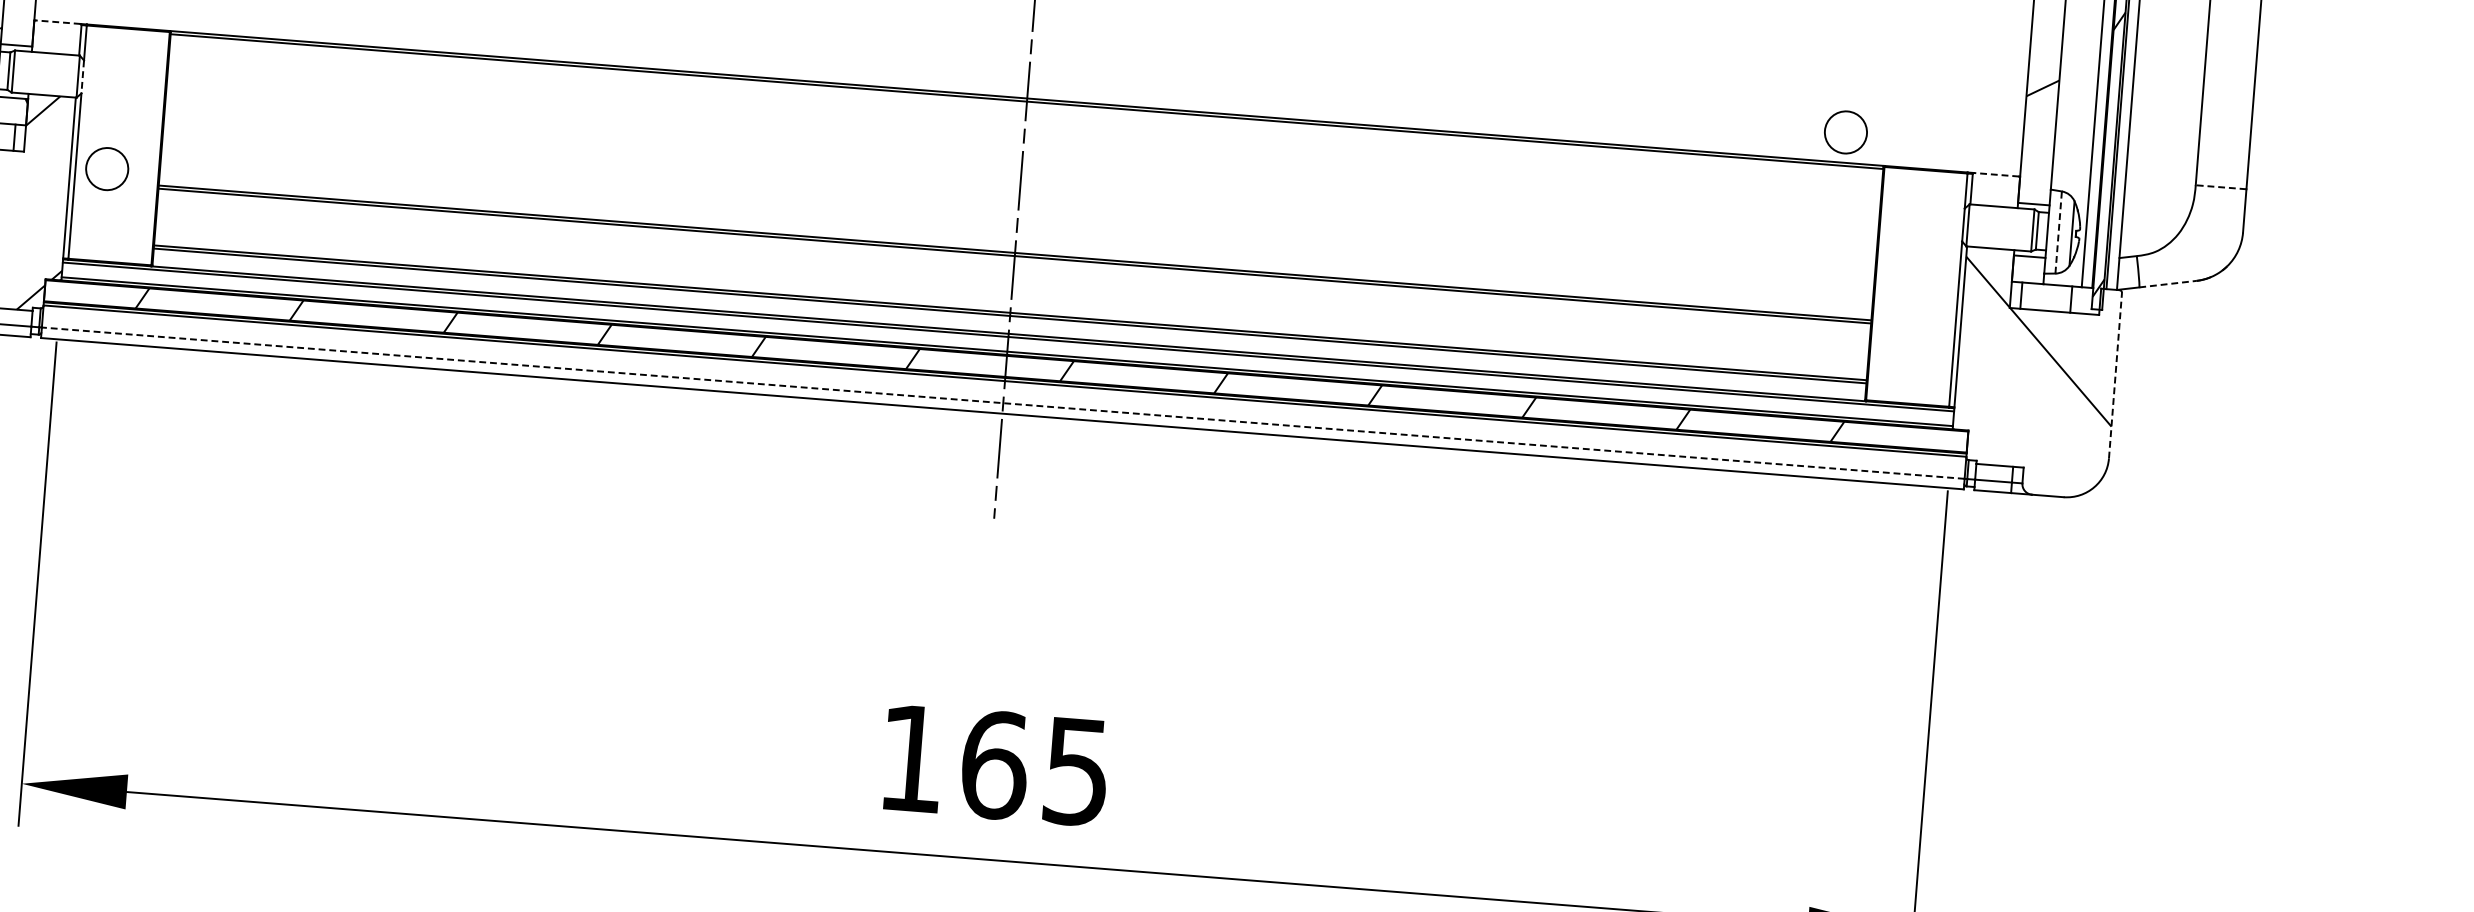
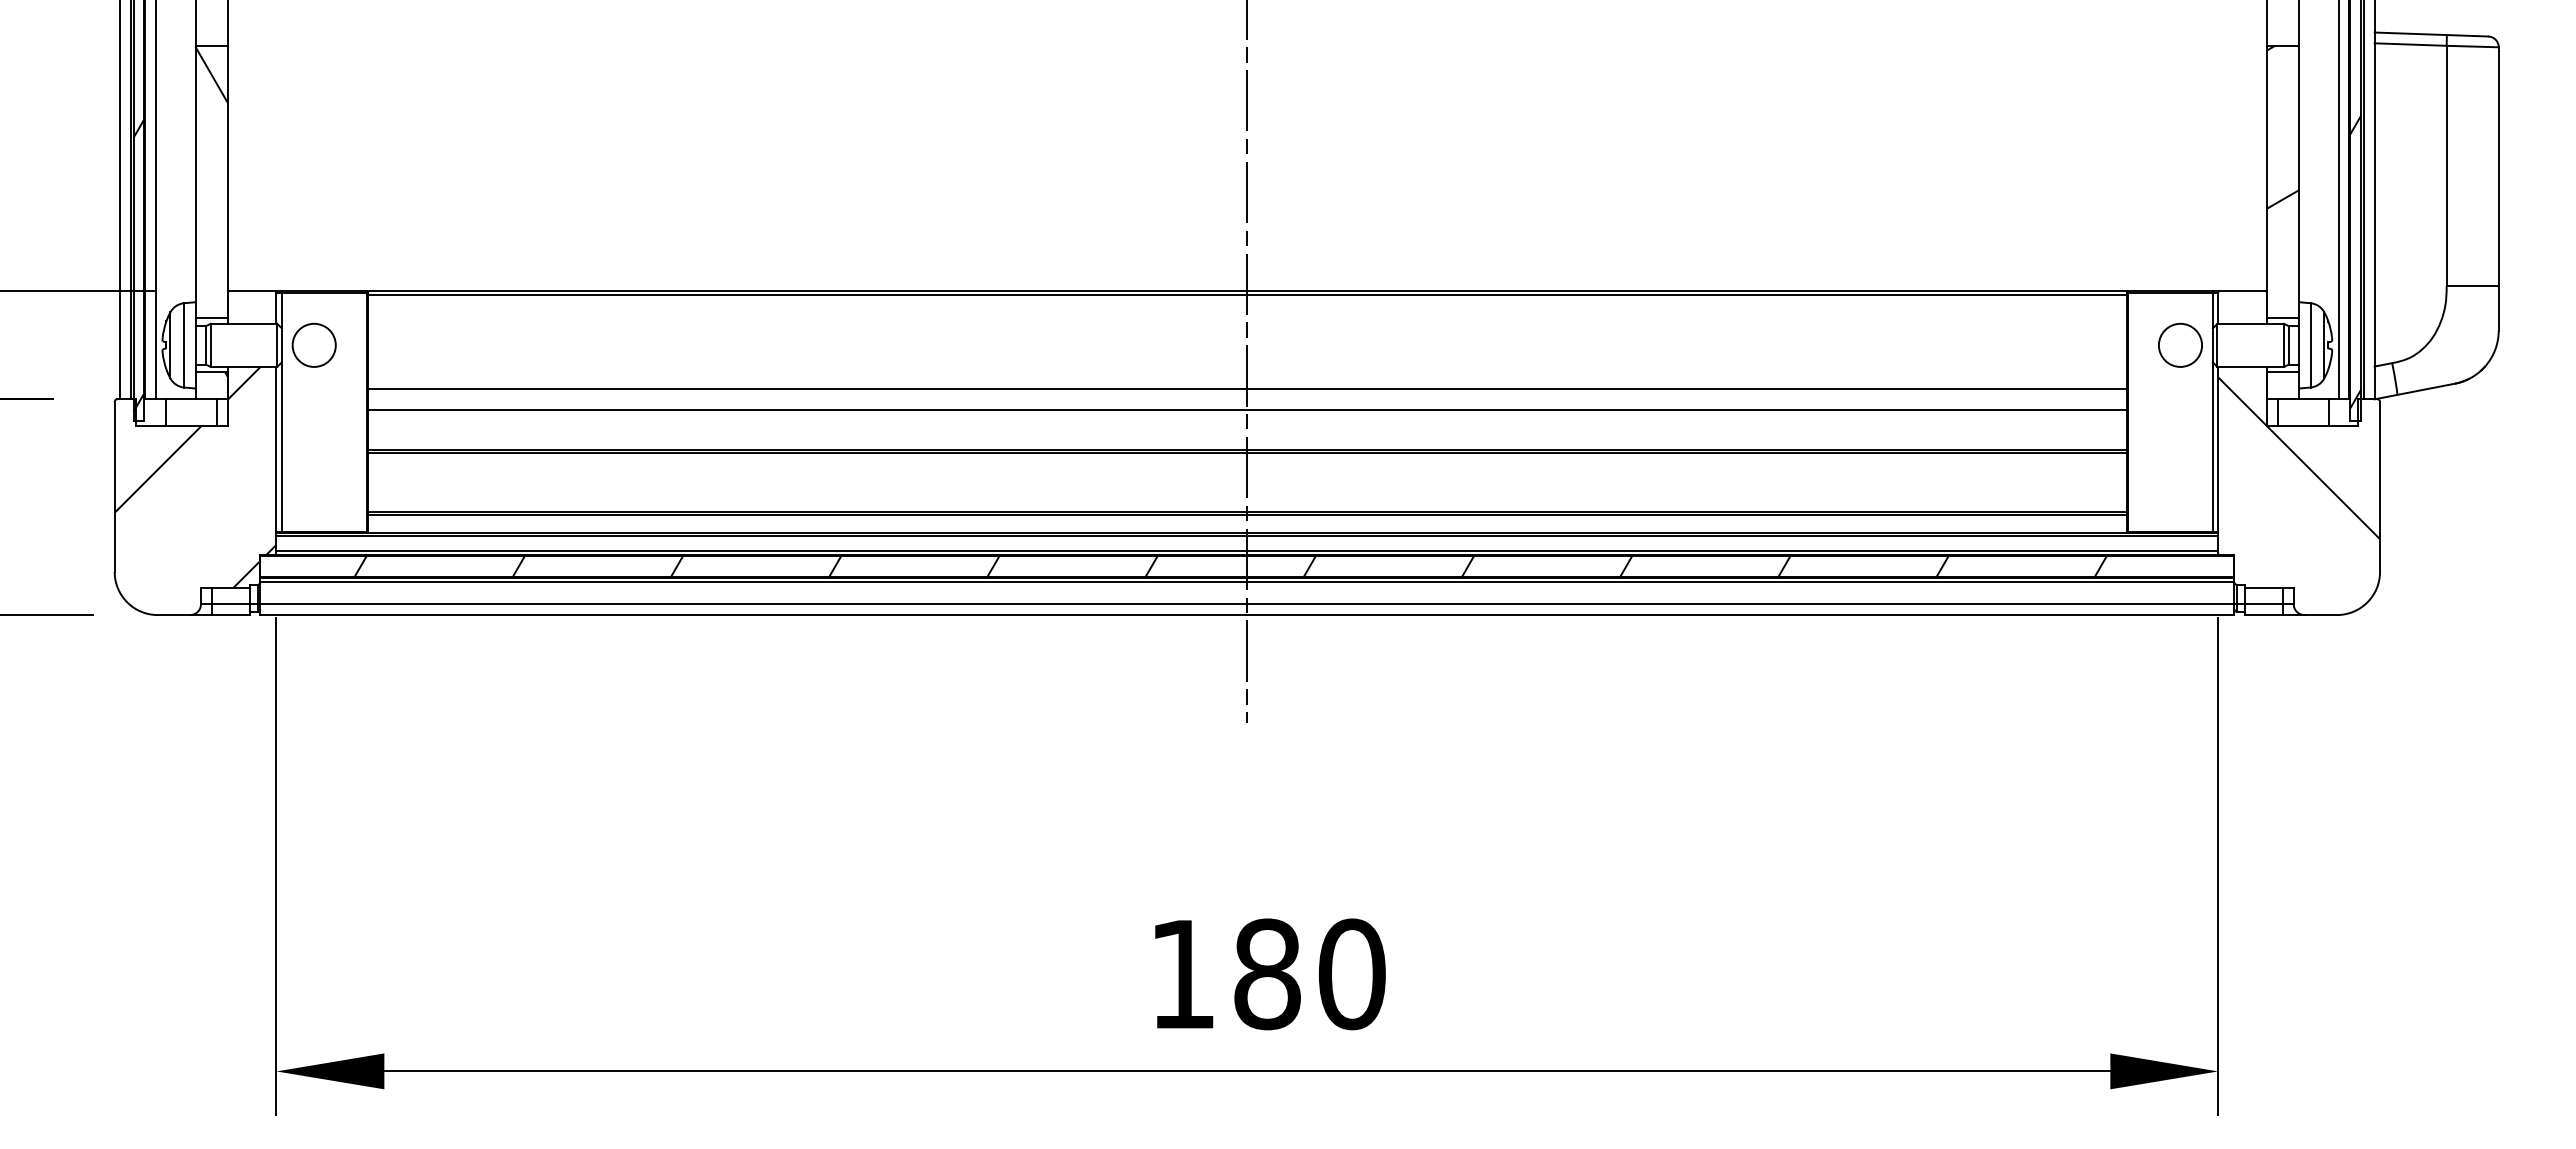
line: (57, 22) -> (251, 291), dashed -> solid
line: (82, 77) -> (281, 345), dashed -> solid
circle: (1846, 131) -> (2180, 344), moved
circle: (106, 168) -> (313, 344), moved
line: (1996, 174) -> (2242, 291), dashed -> solid
line: (2220, 187) -> (2472, 286), dashed -> solid
line: (1019, 193) -> (1247, 388), added
line: (1018, 214) -> (1247, 410), added
line: (2058, 231) -> (2310, 344), dashed -> solid
line: (2168, 284) -> (2426, 389), dashed -> solid
line: (2115, 375) -> (2380, 486), dashed -> solid
line: (1002, 403) -> (1246, 604), dashed -> solid
text: (1035, 768) -> (1309, 974), 165 -> 180

